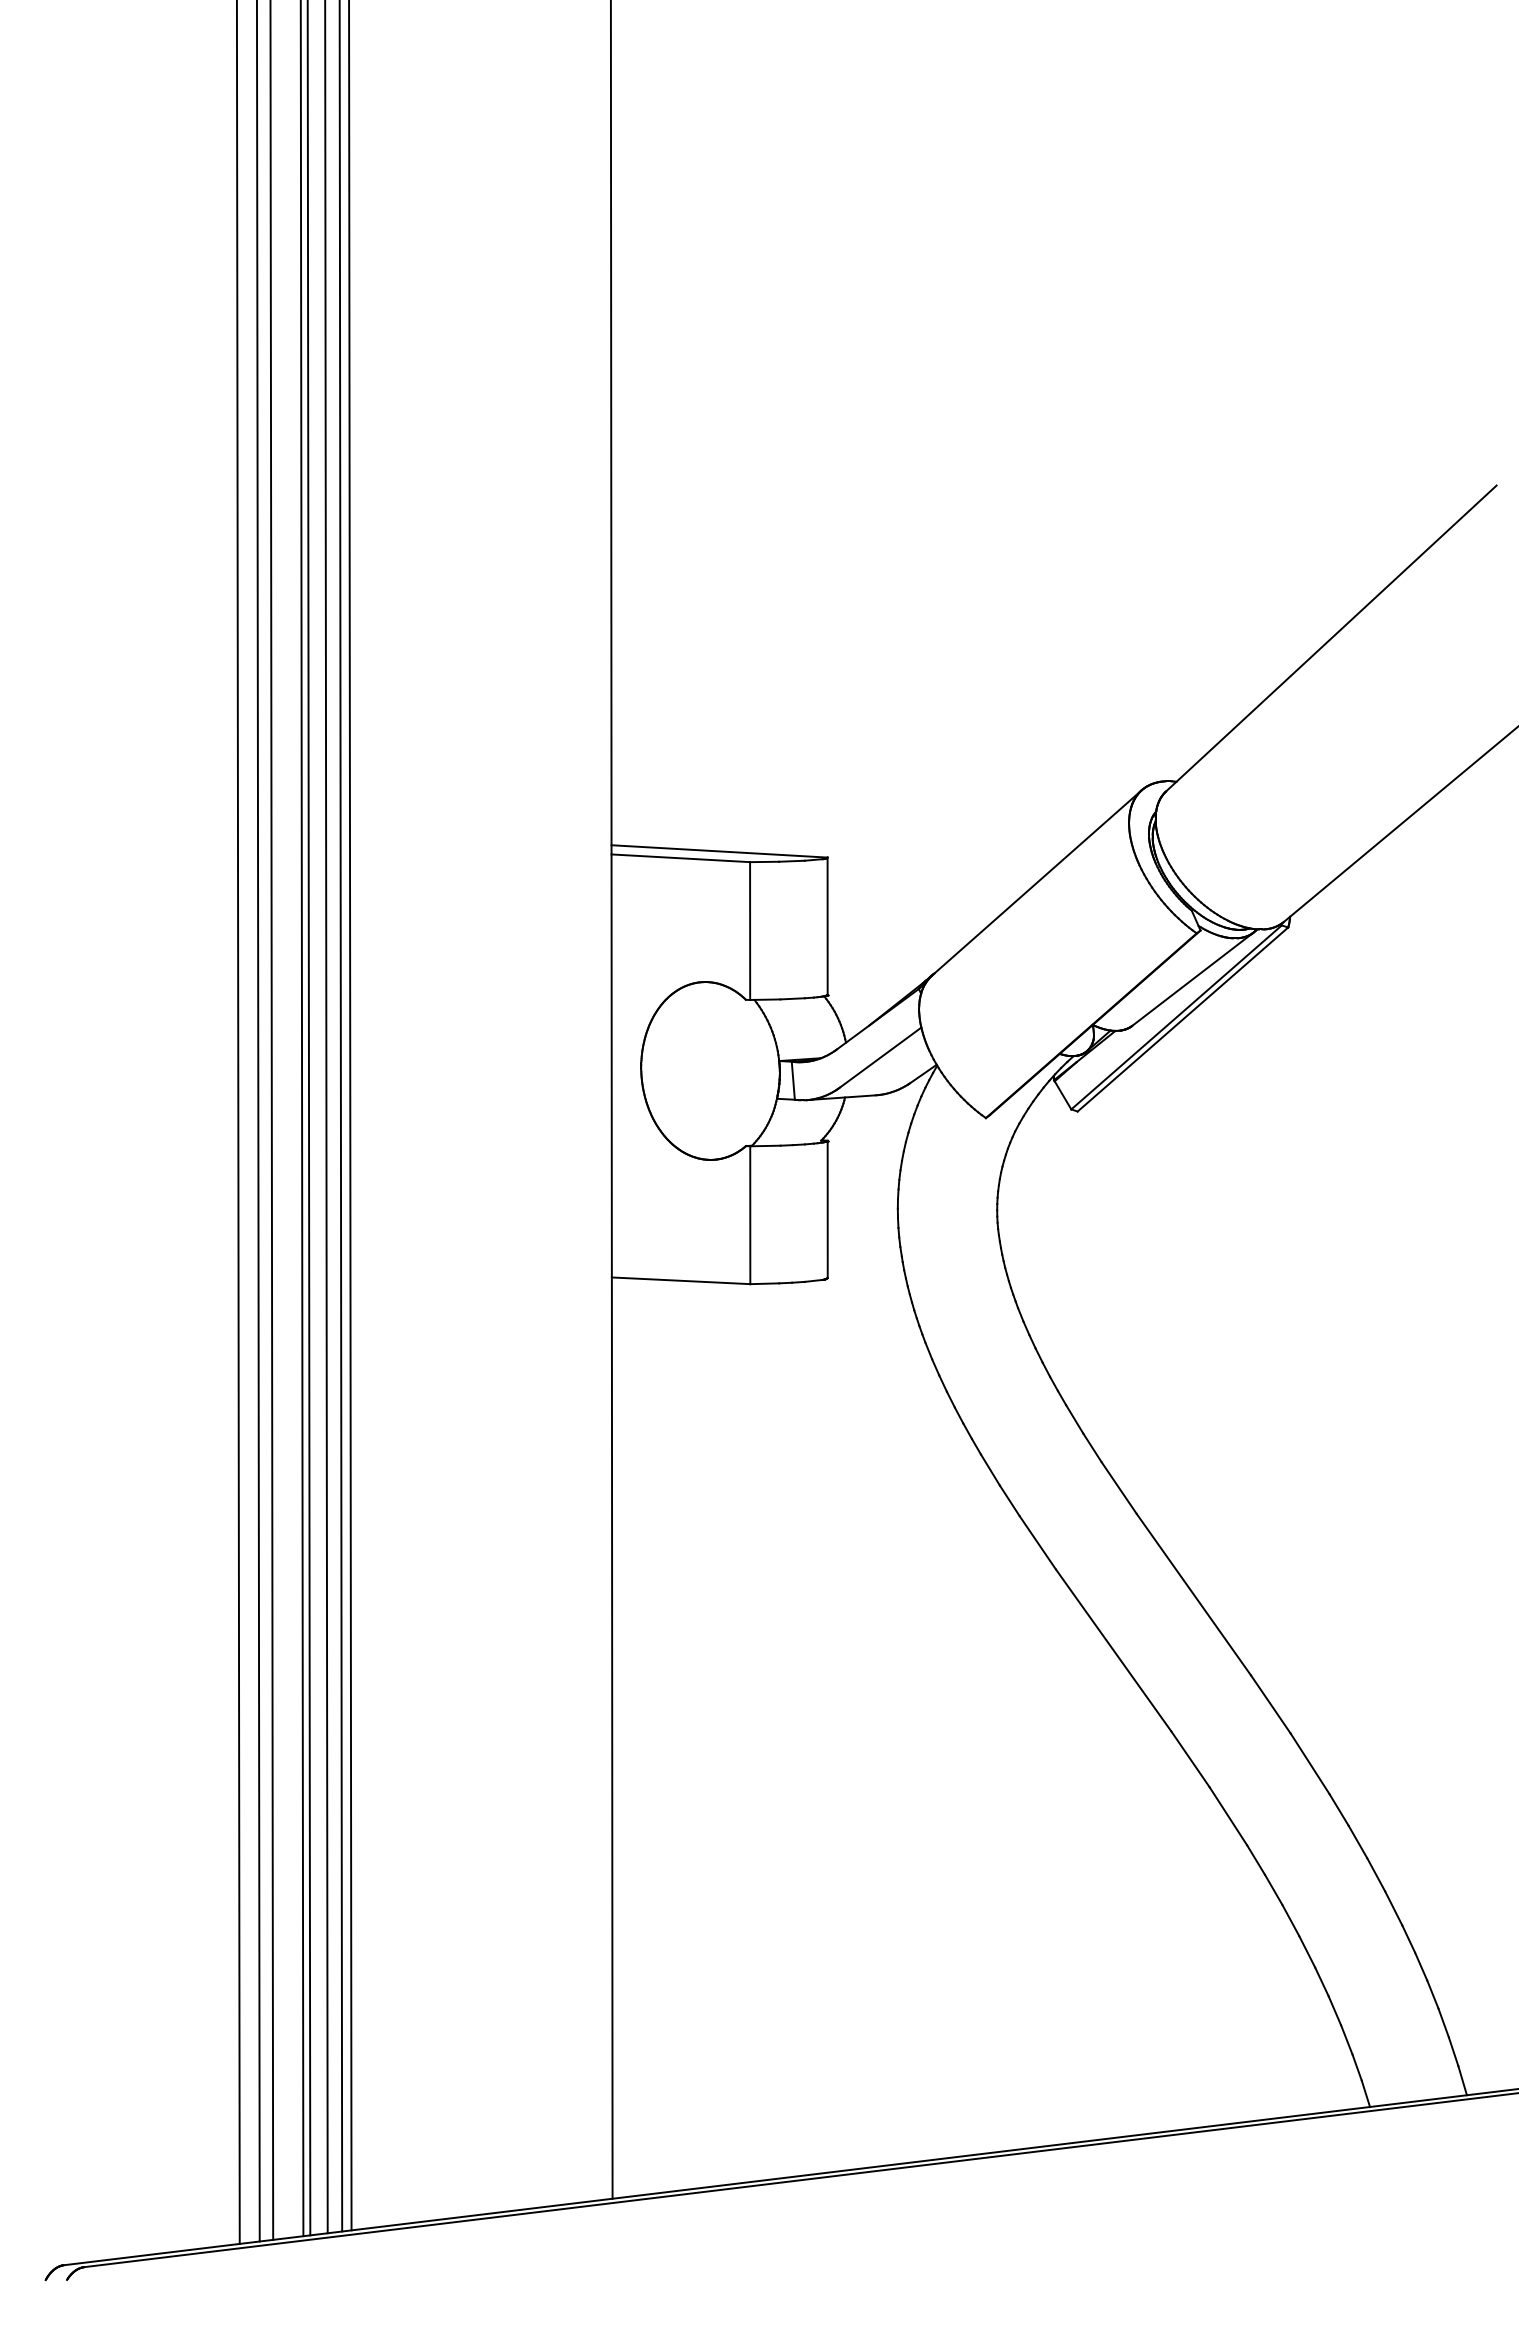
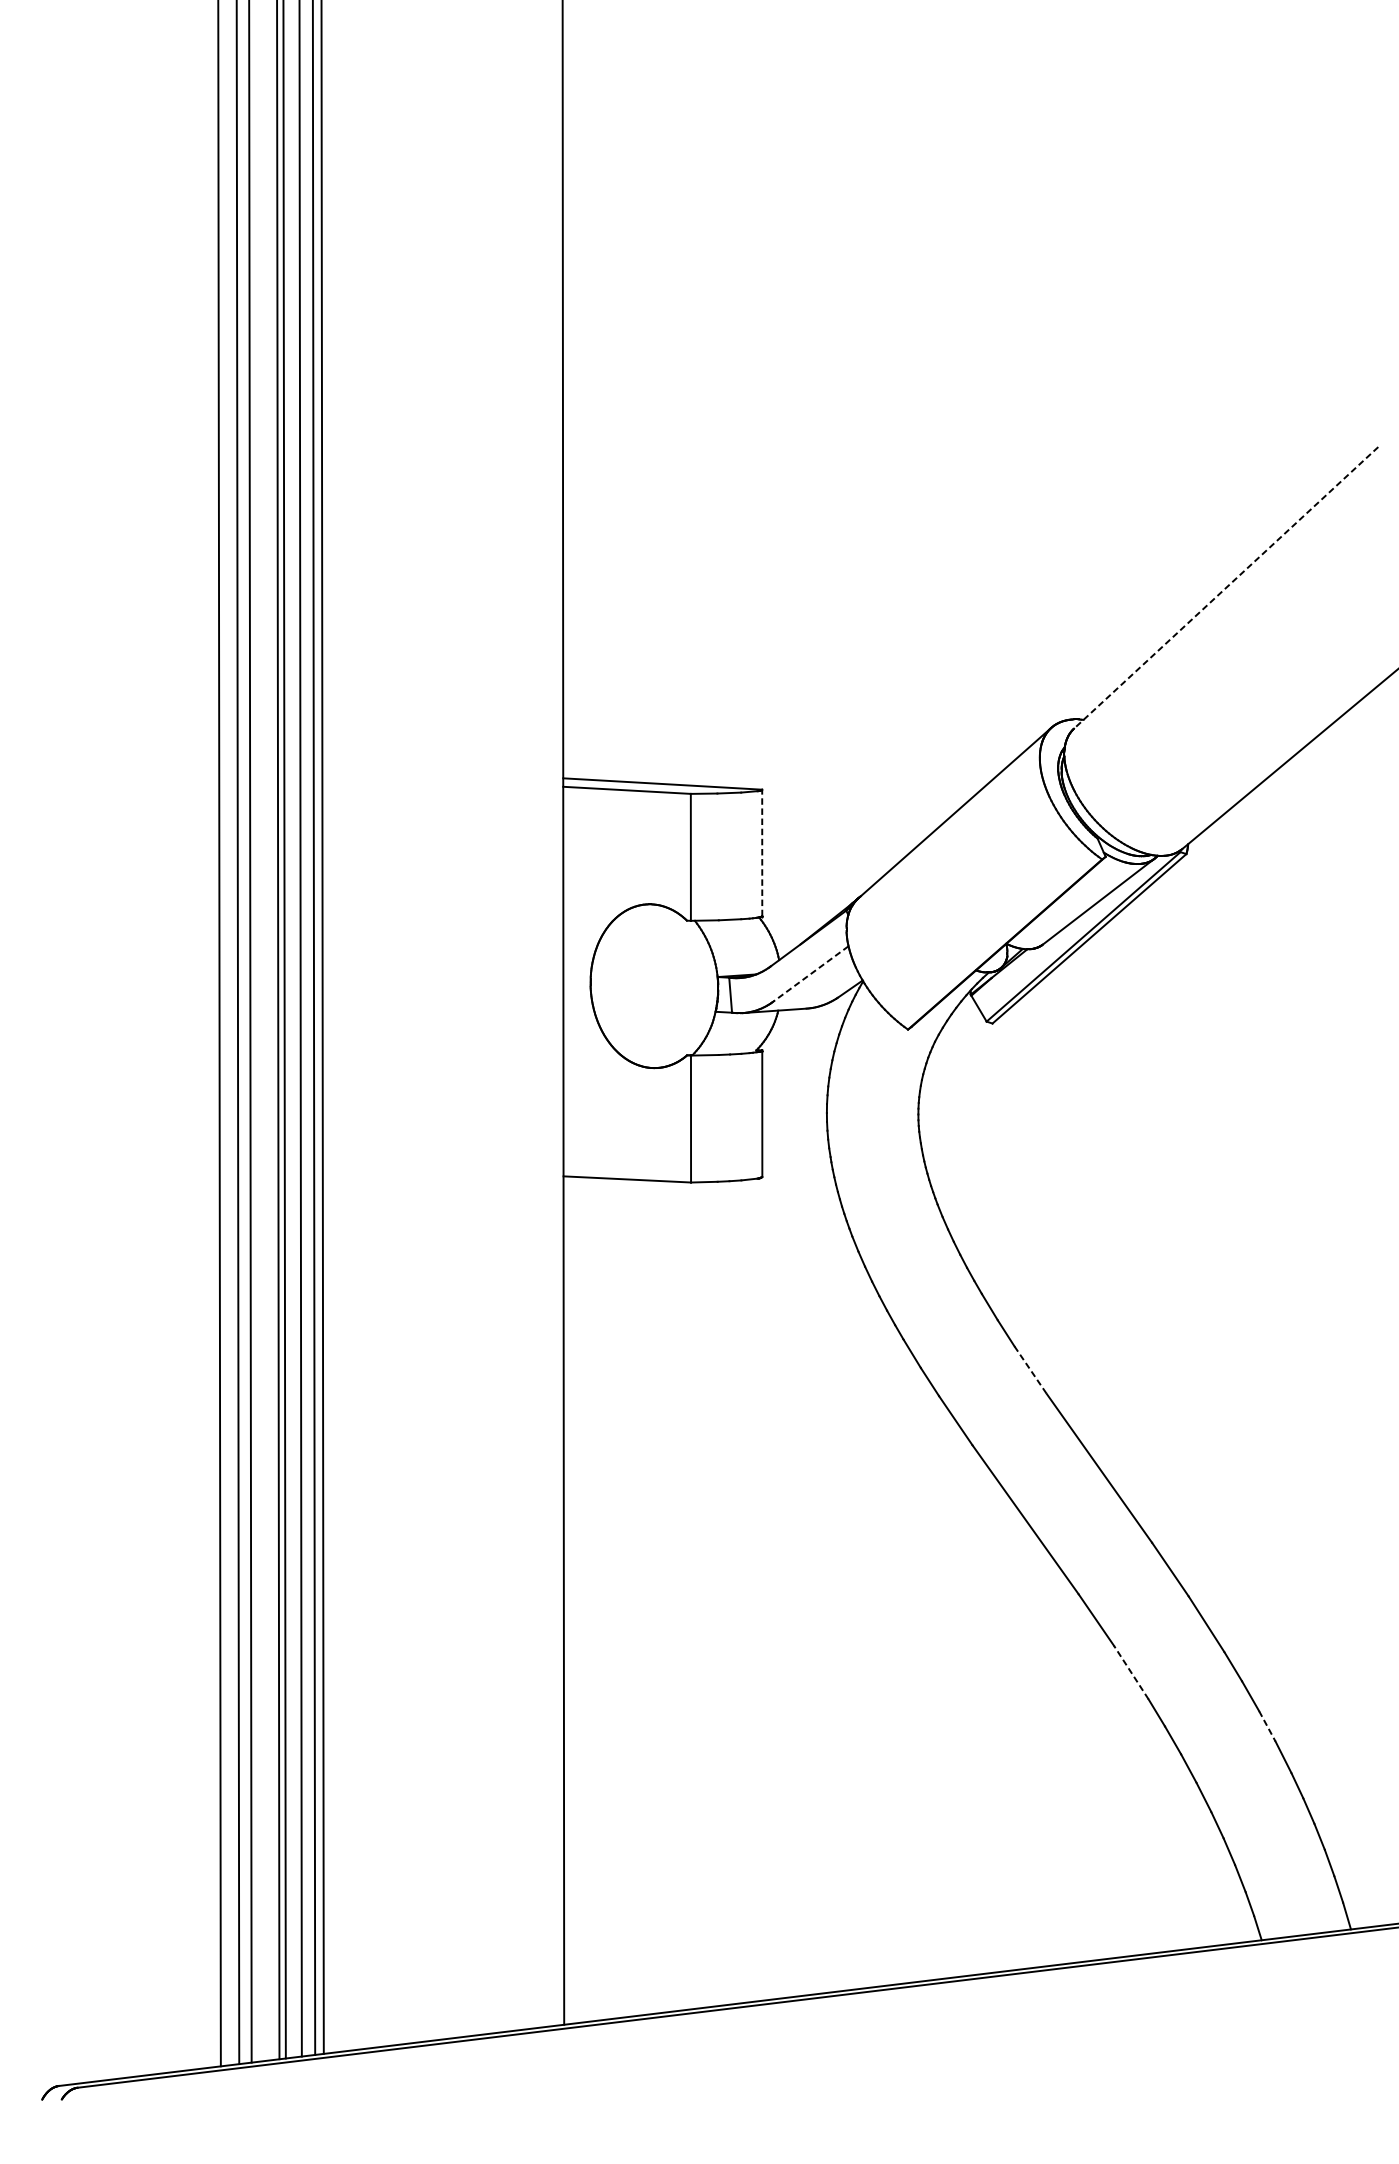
line: (1331, 638) -> (1226, 587), solid -> dashed
line: (827, 926) -> (762, 853), solid -> dashed
line: (880, 1057) -> (810, 973), solid -> dashed
line: (1119, 1488) -> (1031, 1370), solid -> dashed
line: (1228, 1816) -> (1131, 1672), solid -> dashed
line: (1376, 1874) -> (1267, 1726), solid -> dashed

